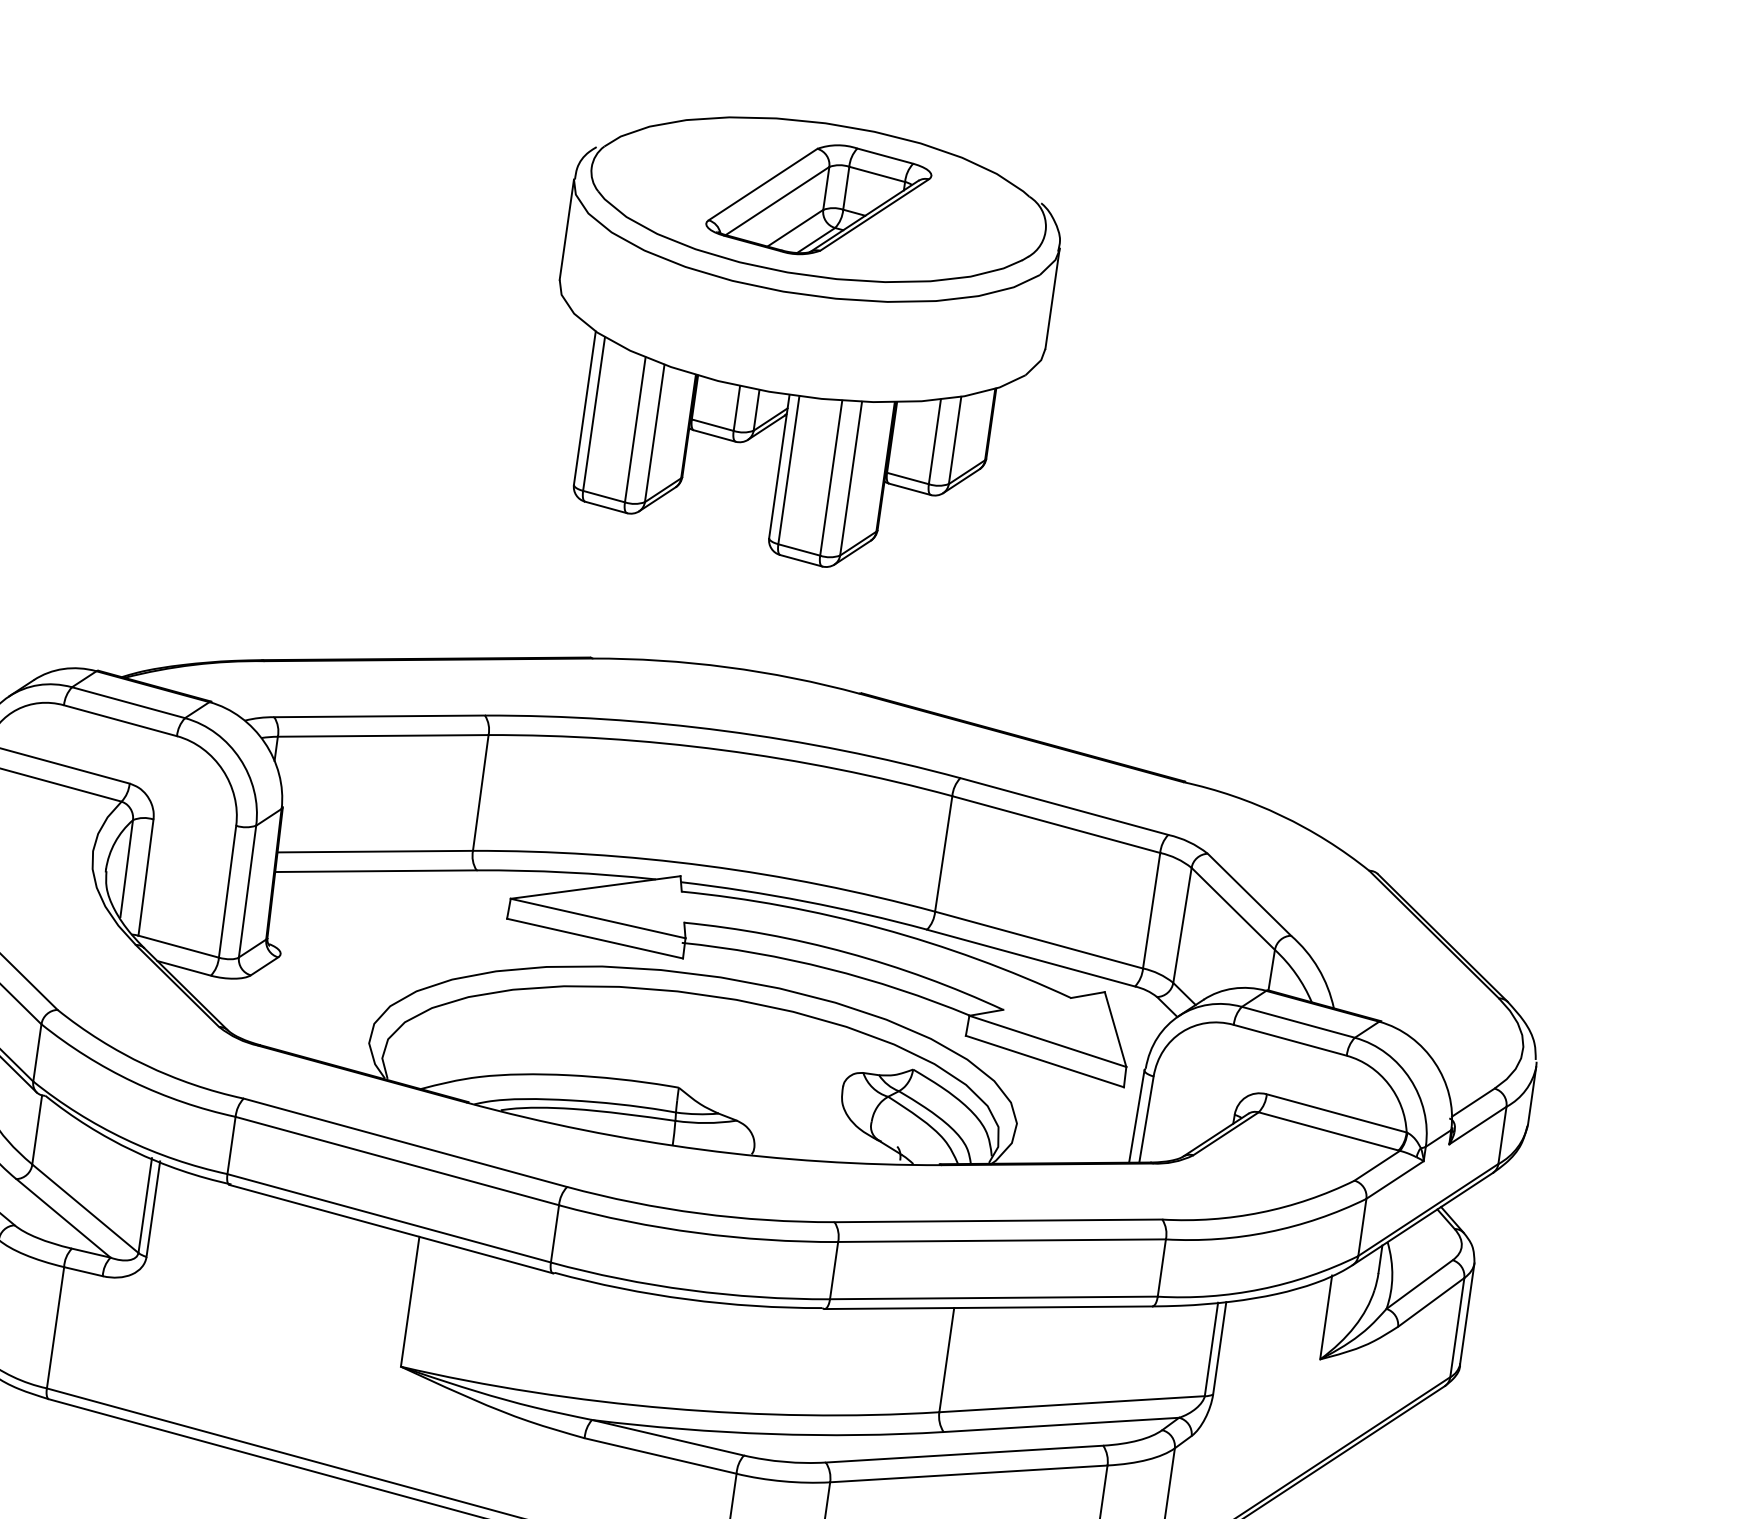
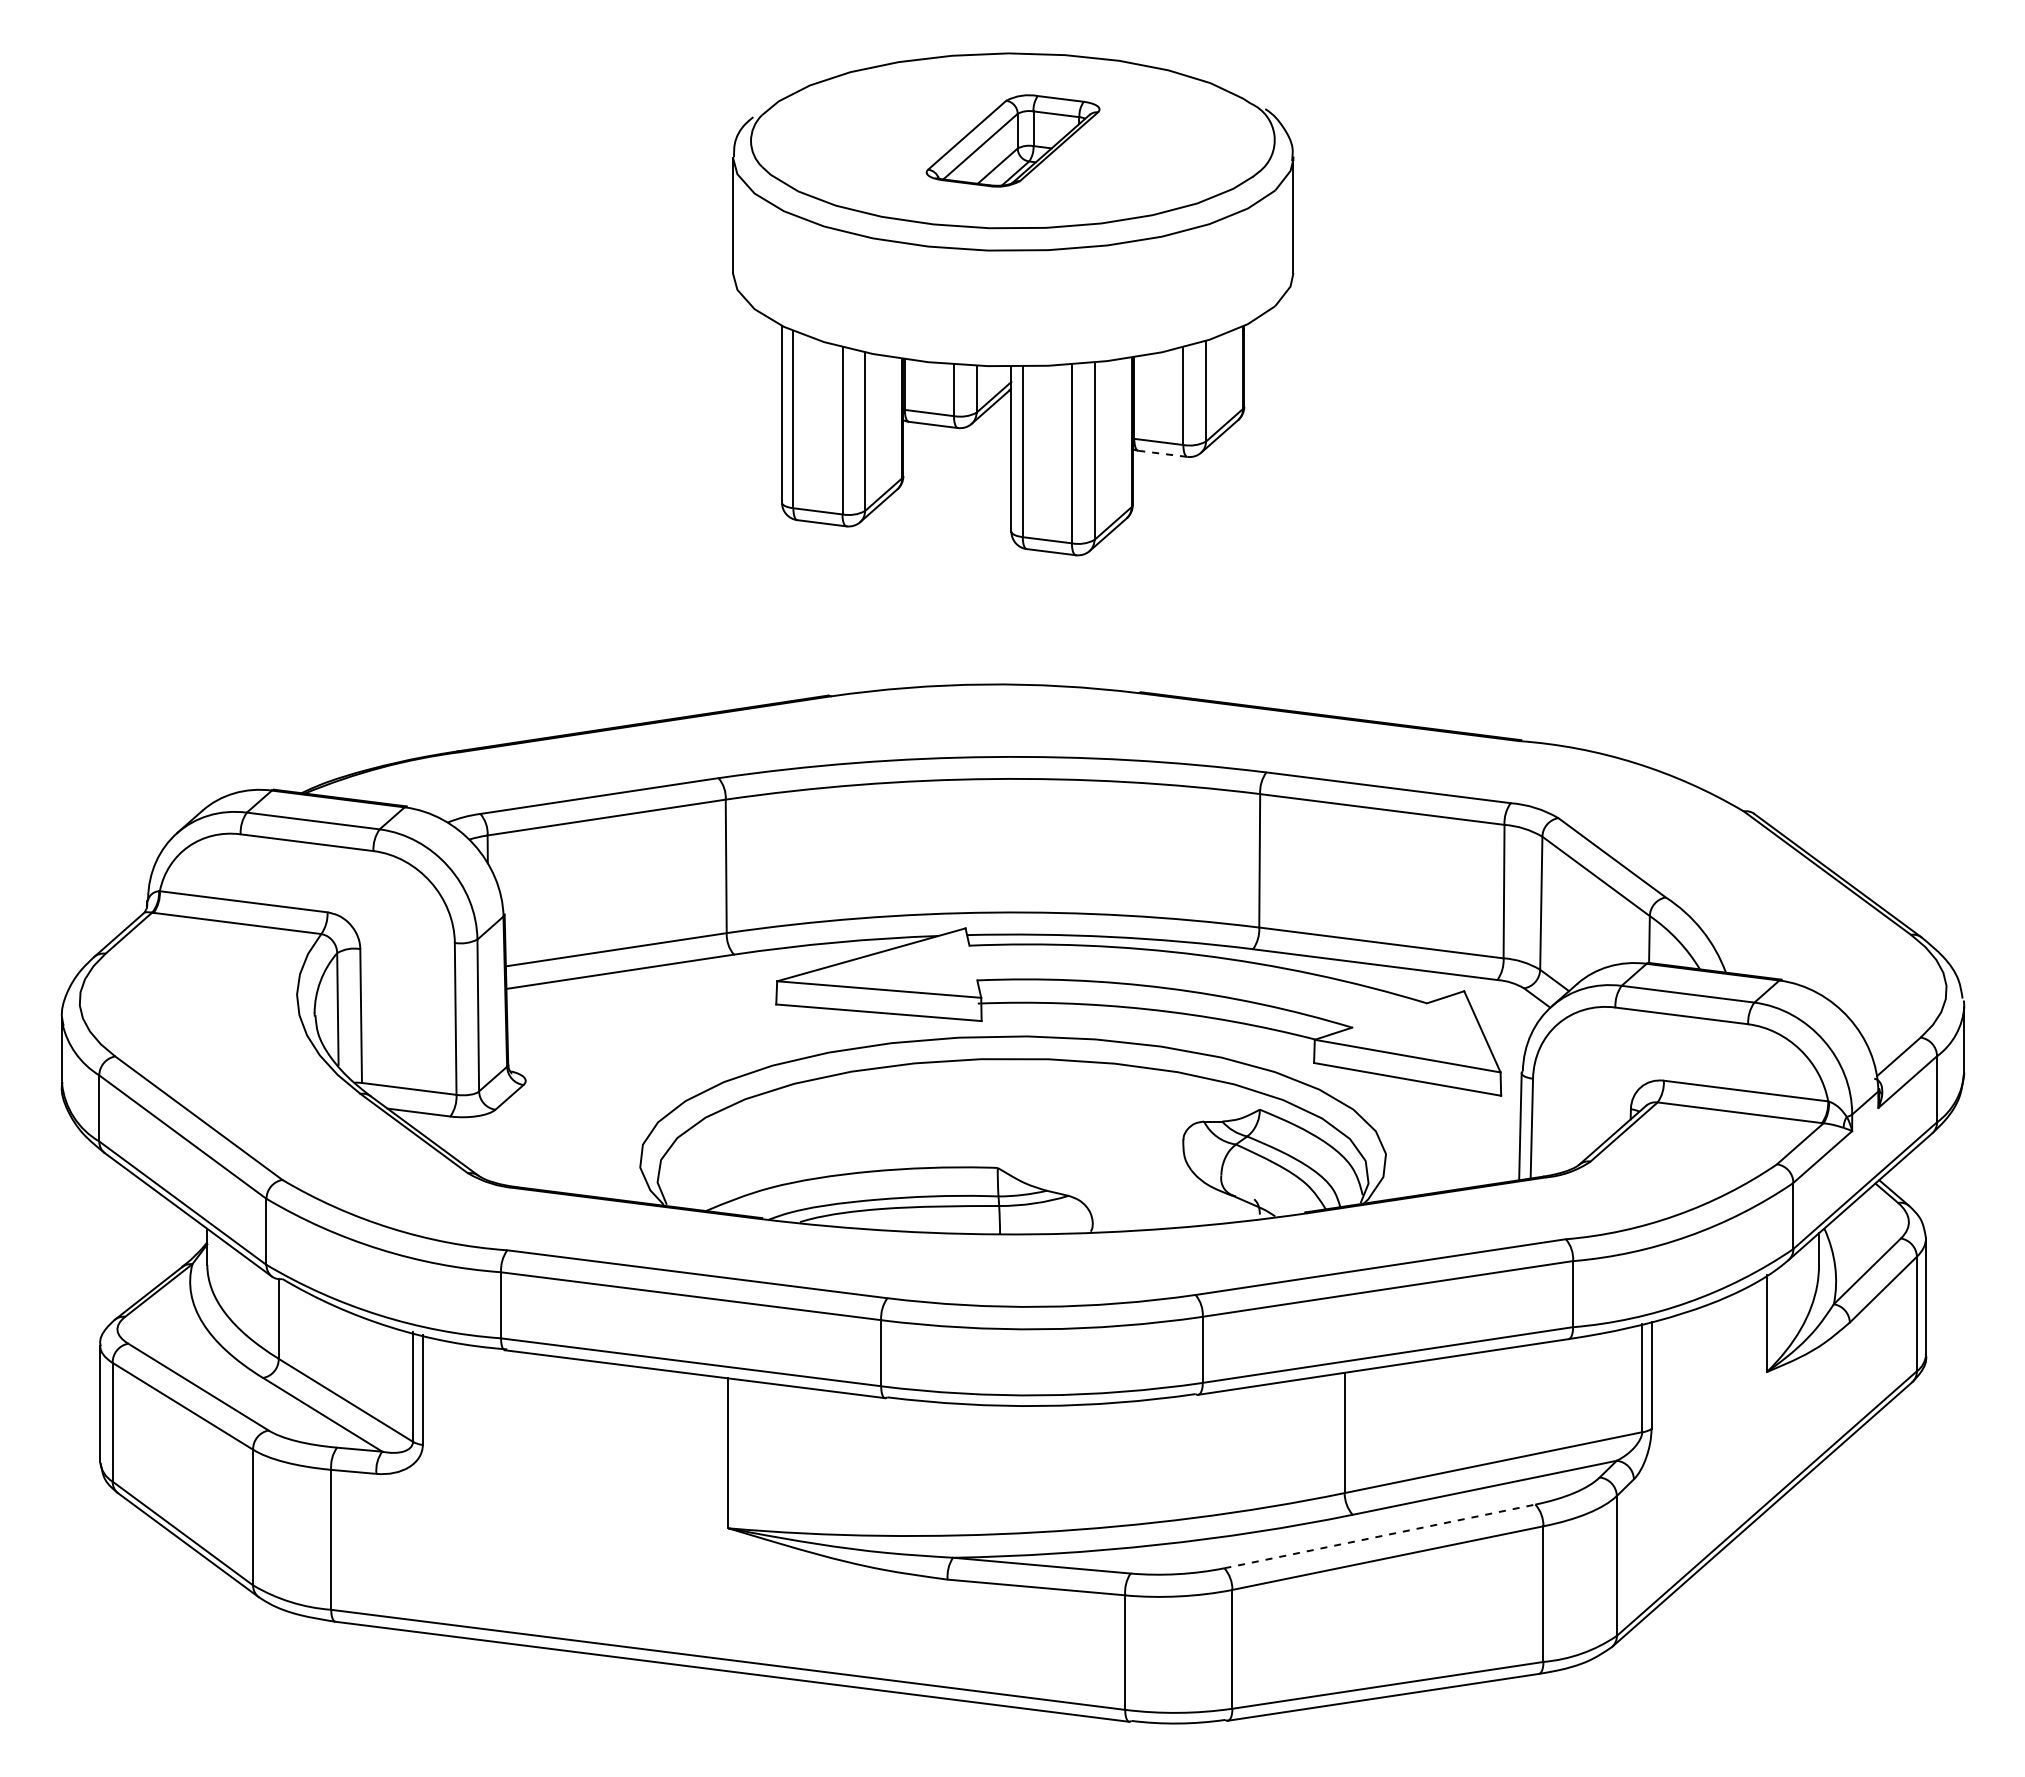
part: (818, 199) -> (1012, 140), size x0.7
line: (909, 488) -> (1162, 453), solid -> dashed
line: (964, 1454) -> (1379, 1536), solid -> dashed

